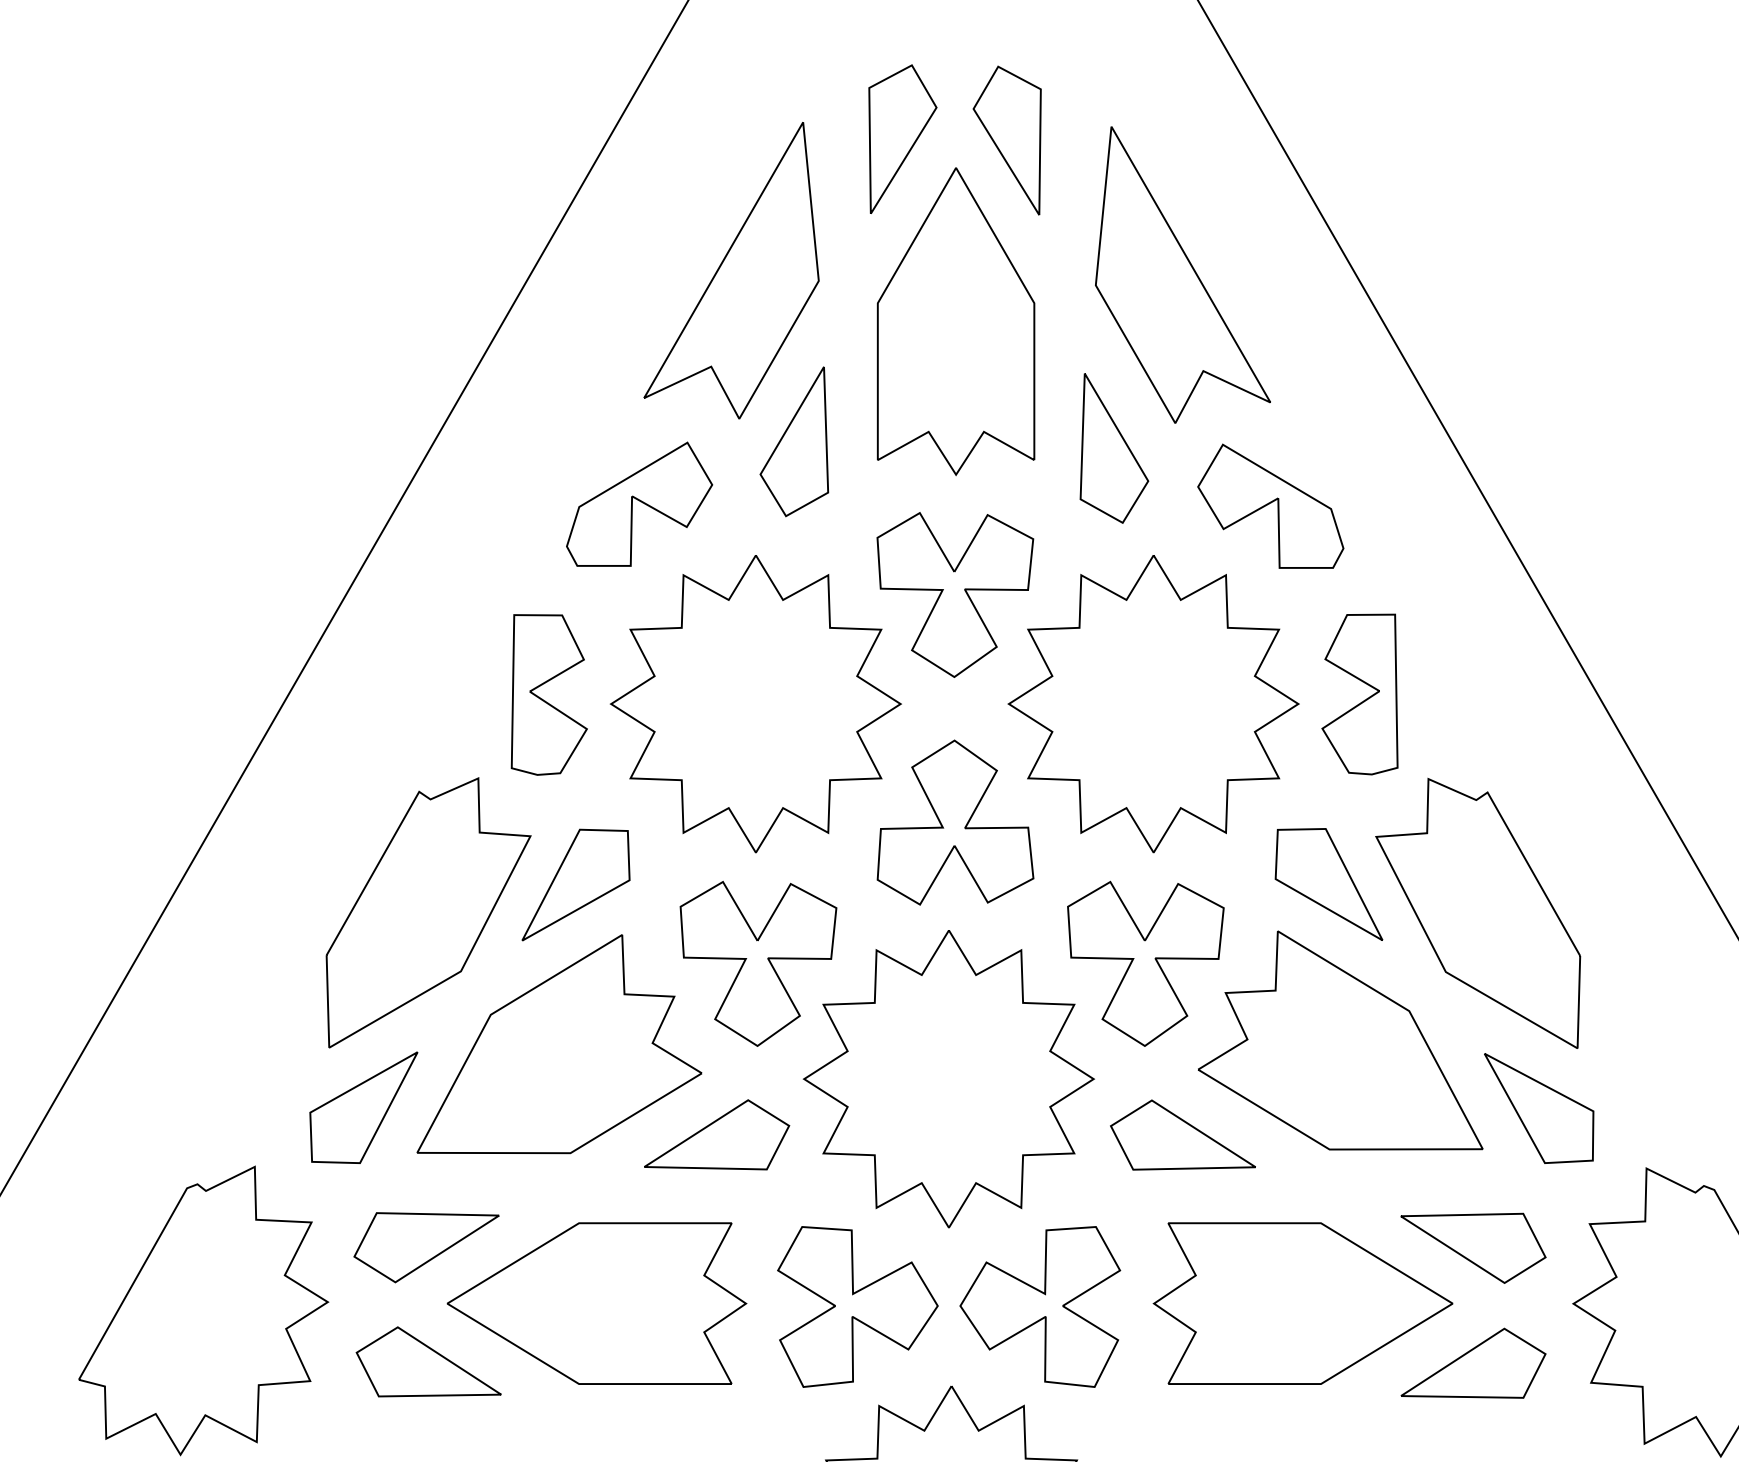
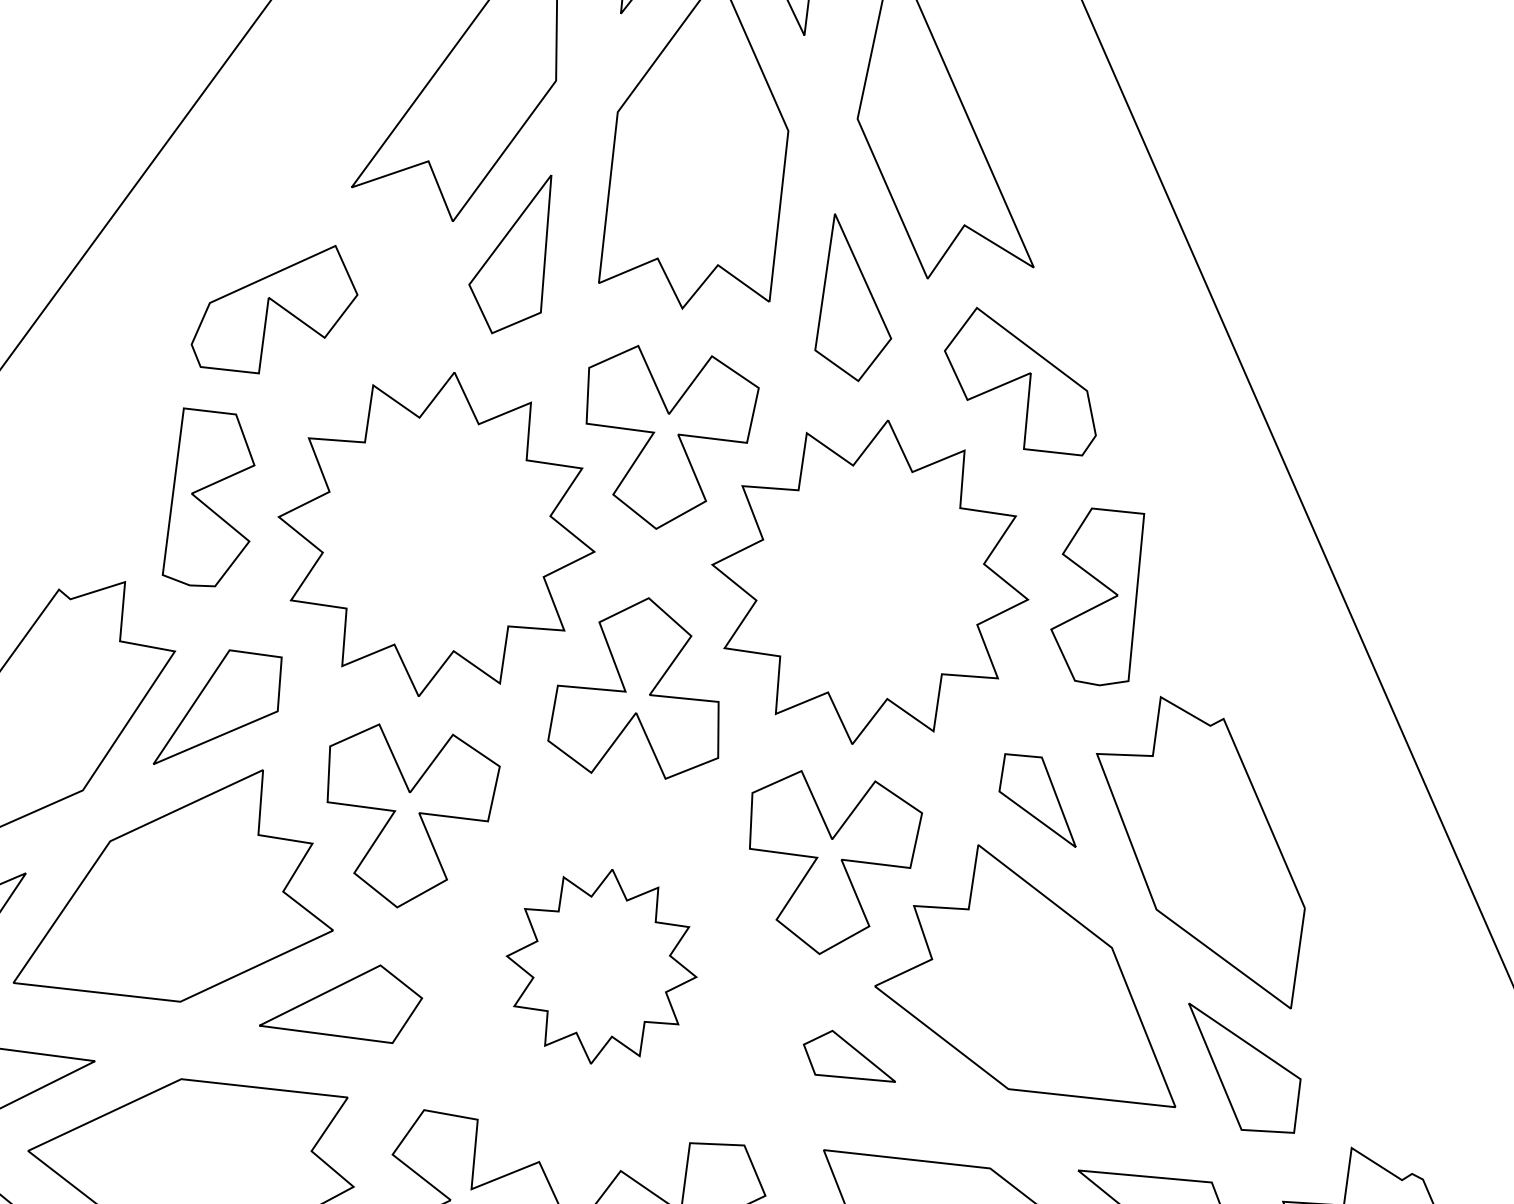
part: (639, 503) -> (275, 306), moved
part: (1328, 884) -> (1039, 800), size x0.7
part: (948, 1079) -> (601, 966), size x0.6
part: (1182, 1134) -> (849, 1055), size x0.6

